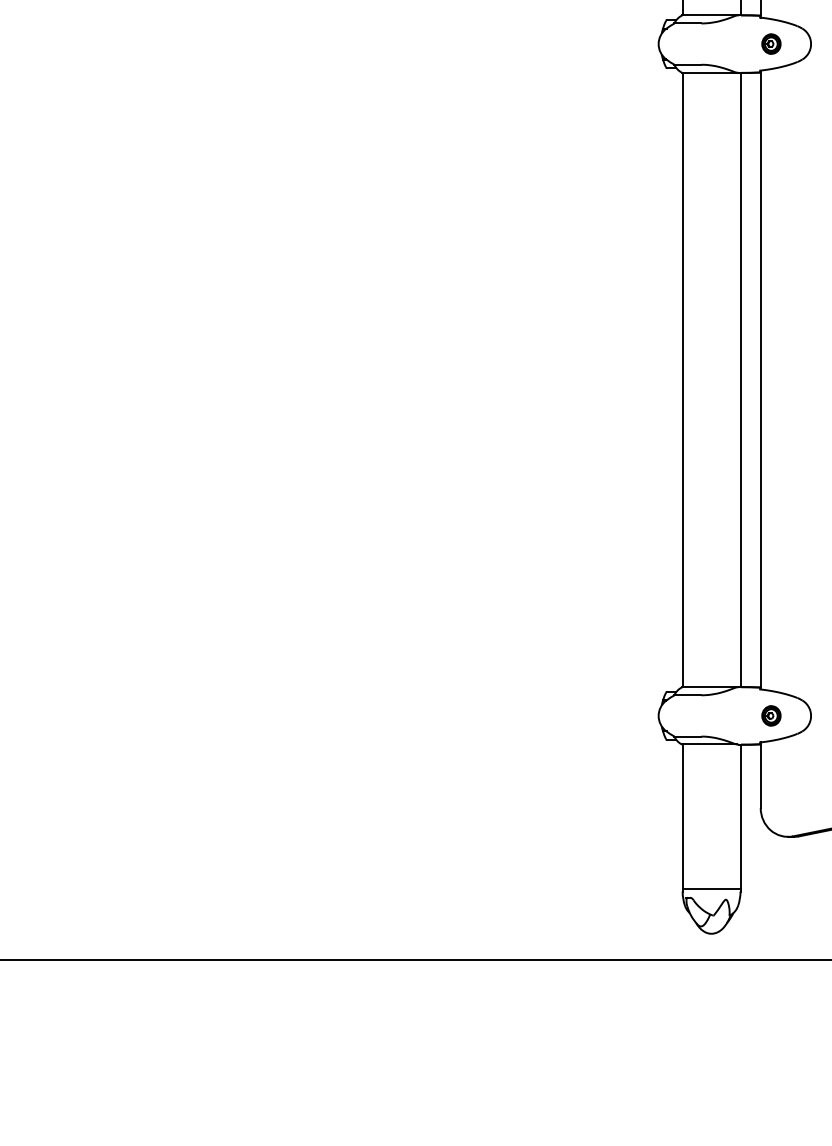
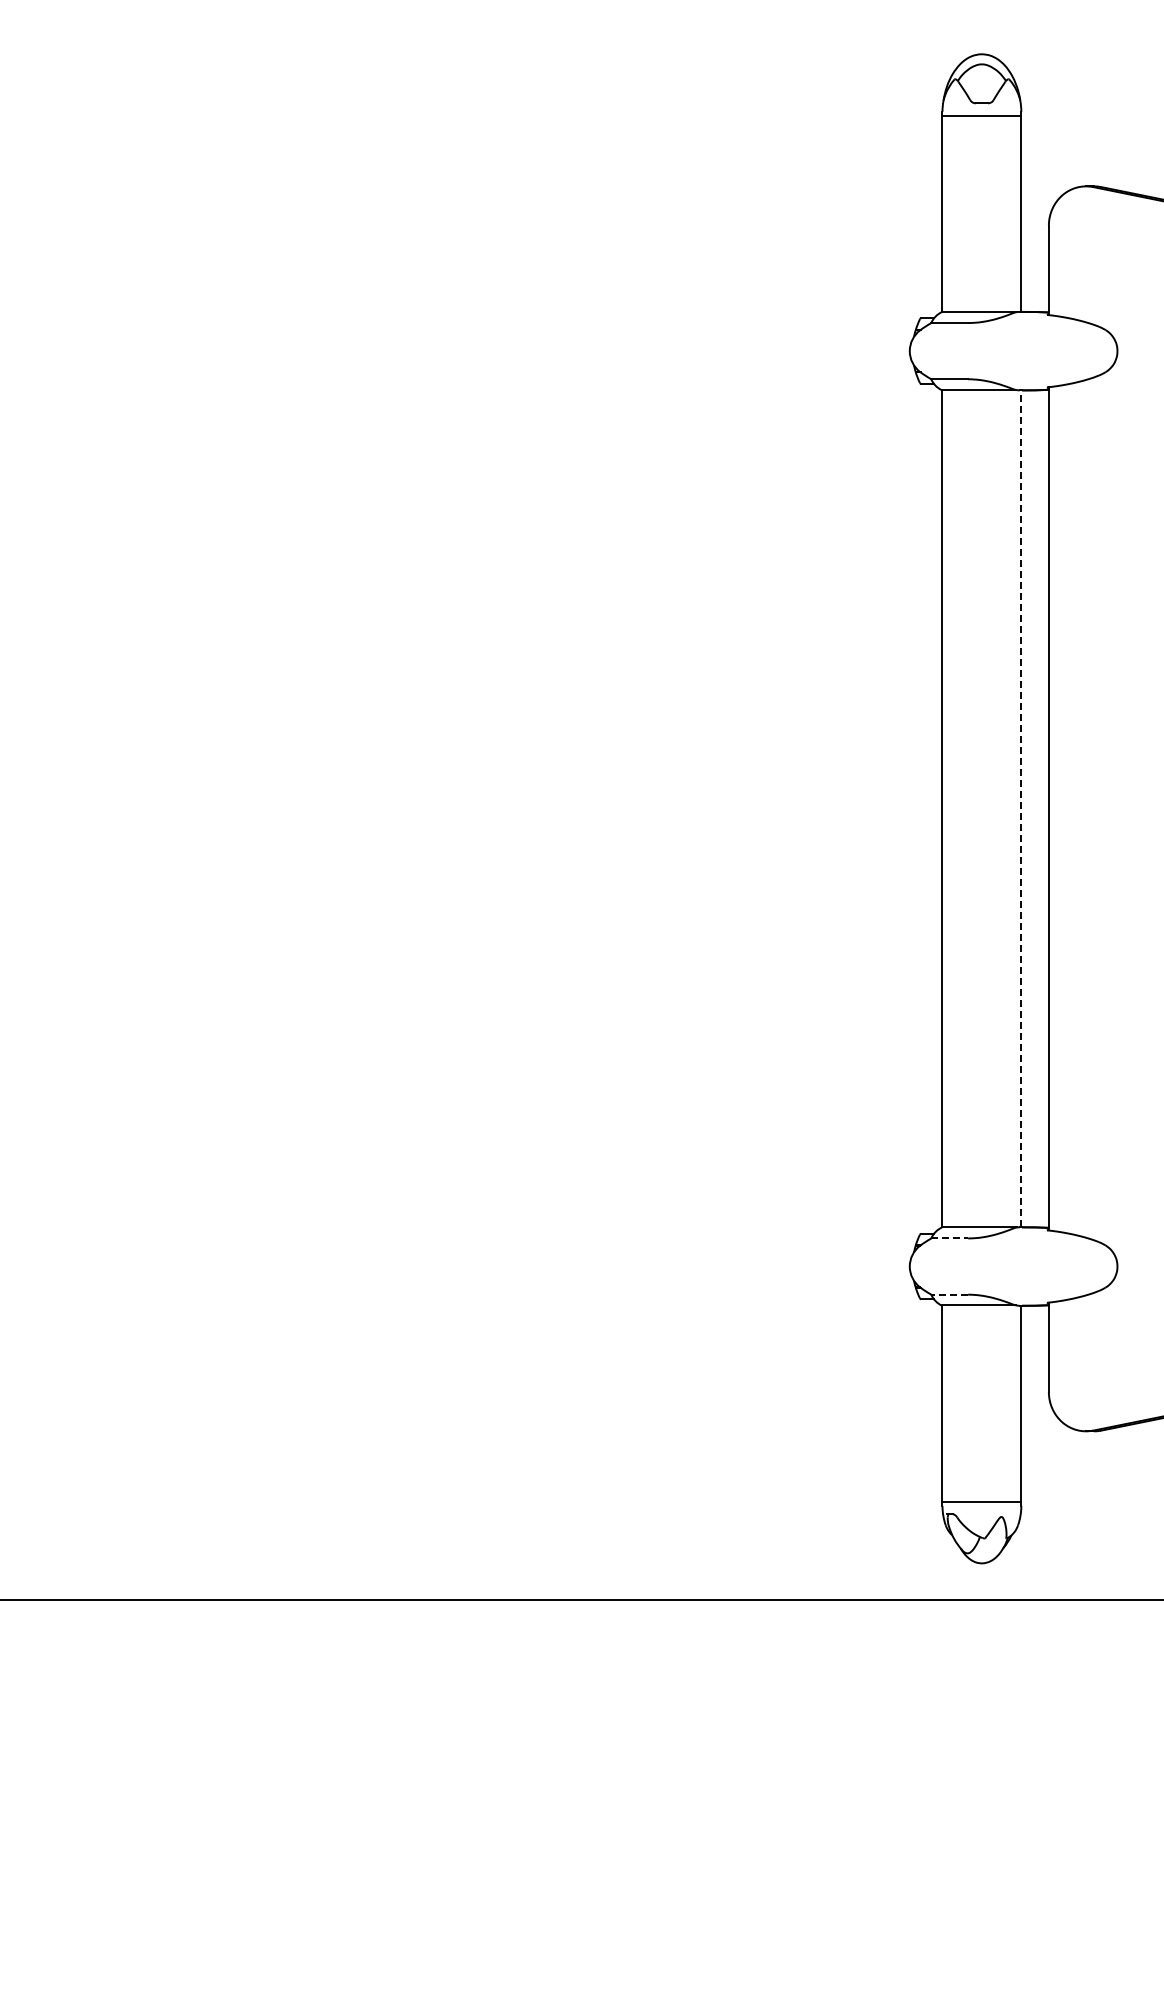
part: (771, 43) -> (1063, 350), removed
line: (740, 379) -> (1021, 808), solid -> dashed
line: (688, 695) -> (950, 1238), solid -> dashed
part: (771, 715) -> (1063, 1266), removed
line: (687, 736) -> (949, 1294), solid -> dashed

